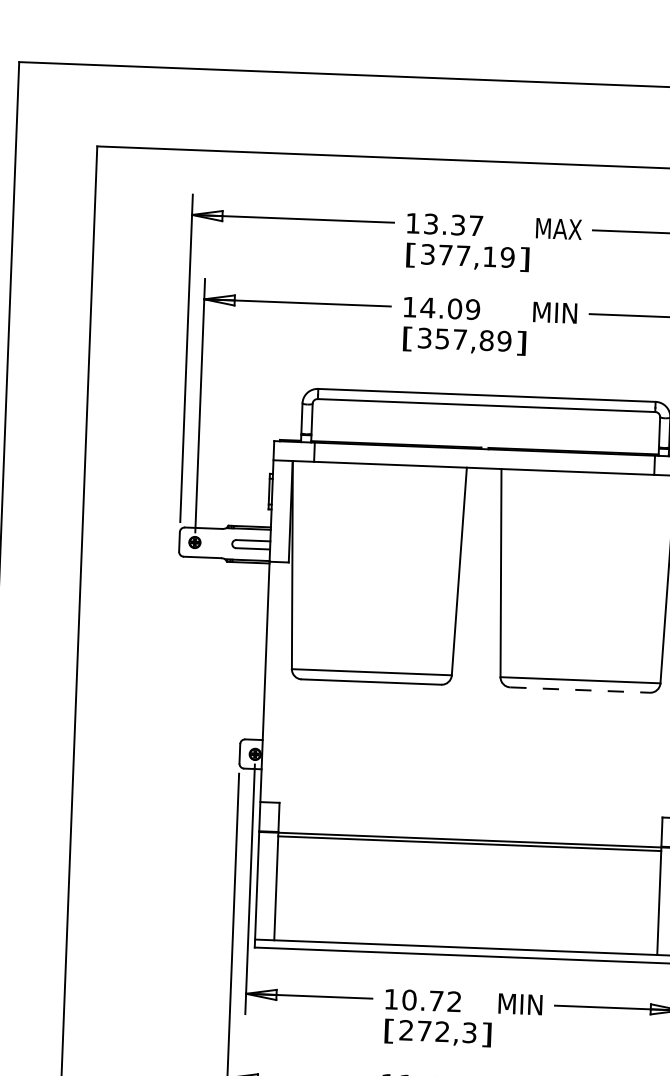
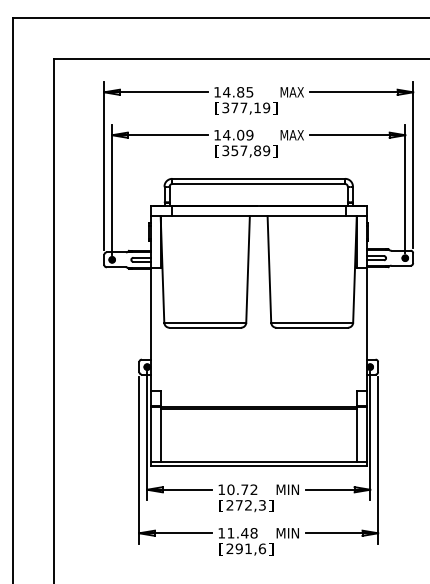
text: (453, 225) -> (238, 92), 13.37 -> 14.85
text: (554, 313) -> (291, 135), MIN -> MAX
line: (580, 689) -> (312, 327), dashed -> solid

